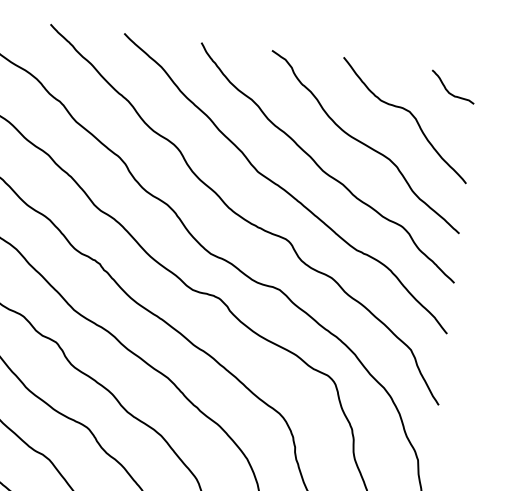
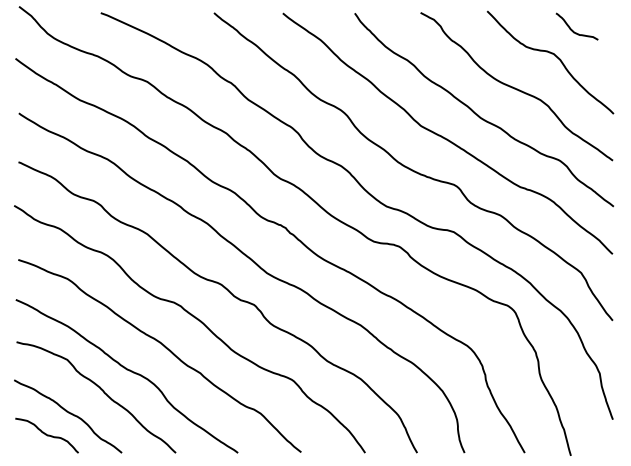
curve: (447, 89) -> (572, 29), moved

